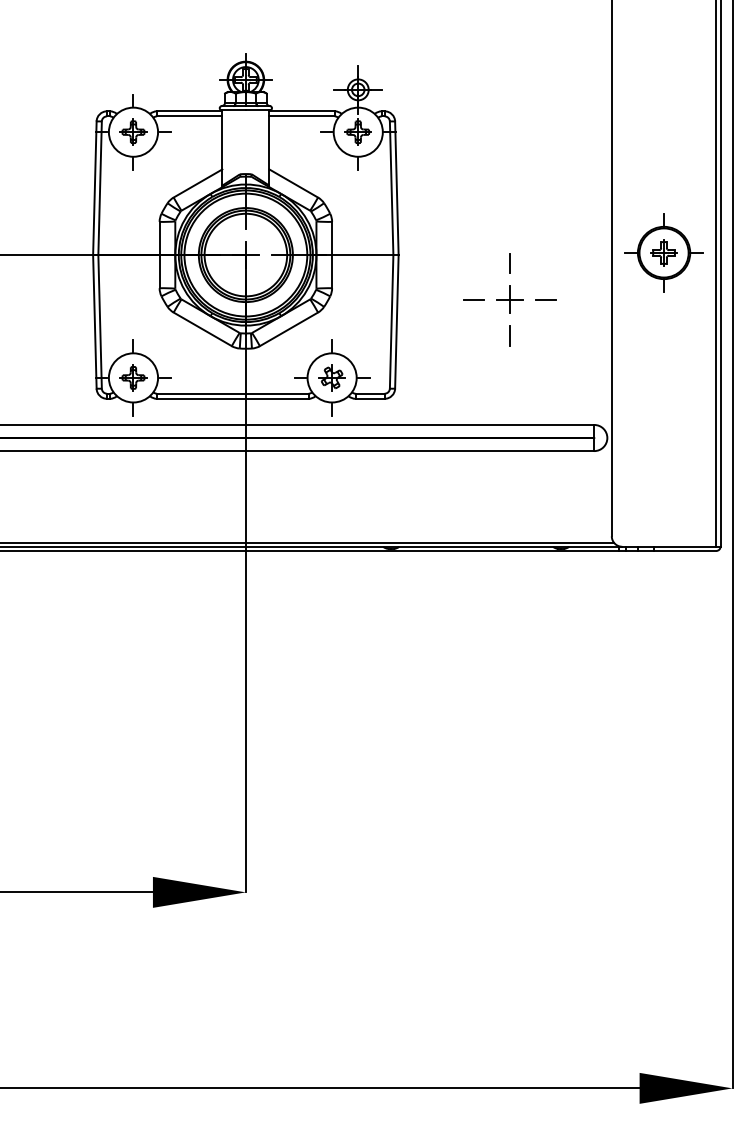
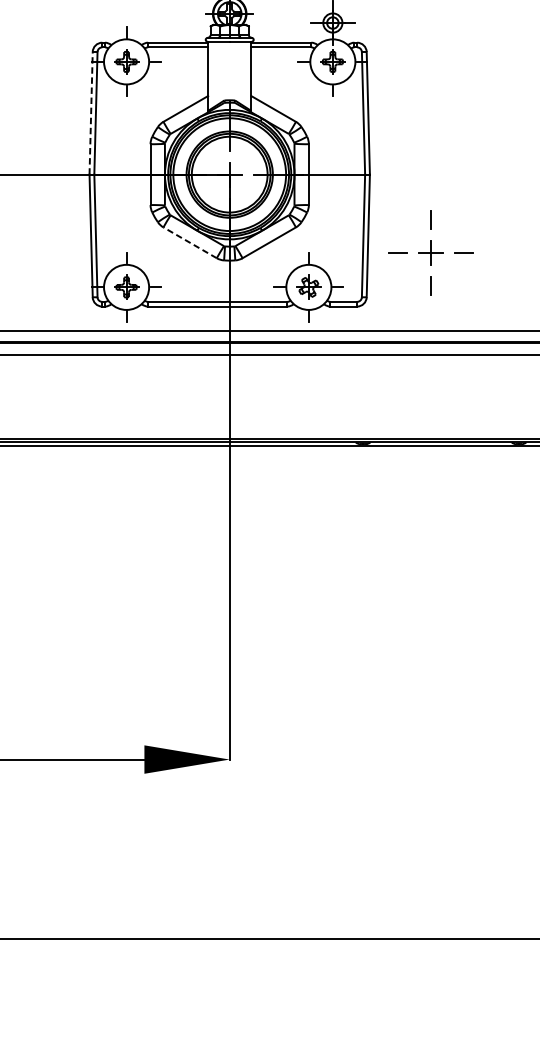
line: (94, 188) -> (90, 113), solid -> dashed
part: (509, 299) -> (430, 253), moved
line: (202, 329) -> (189, 242), solid -> dashed

